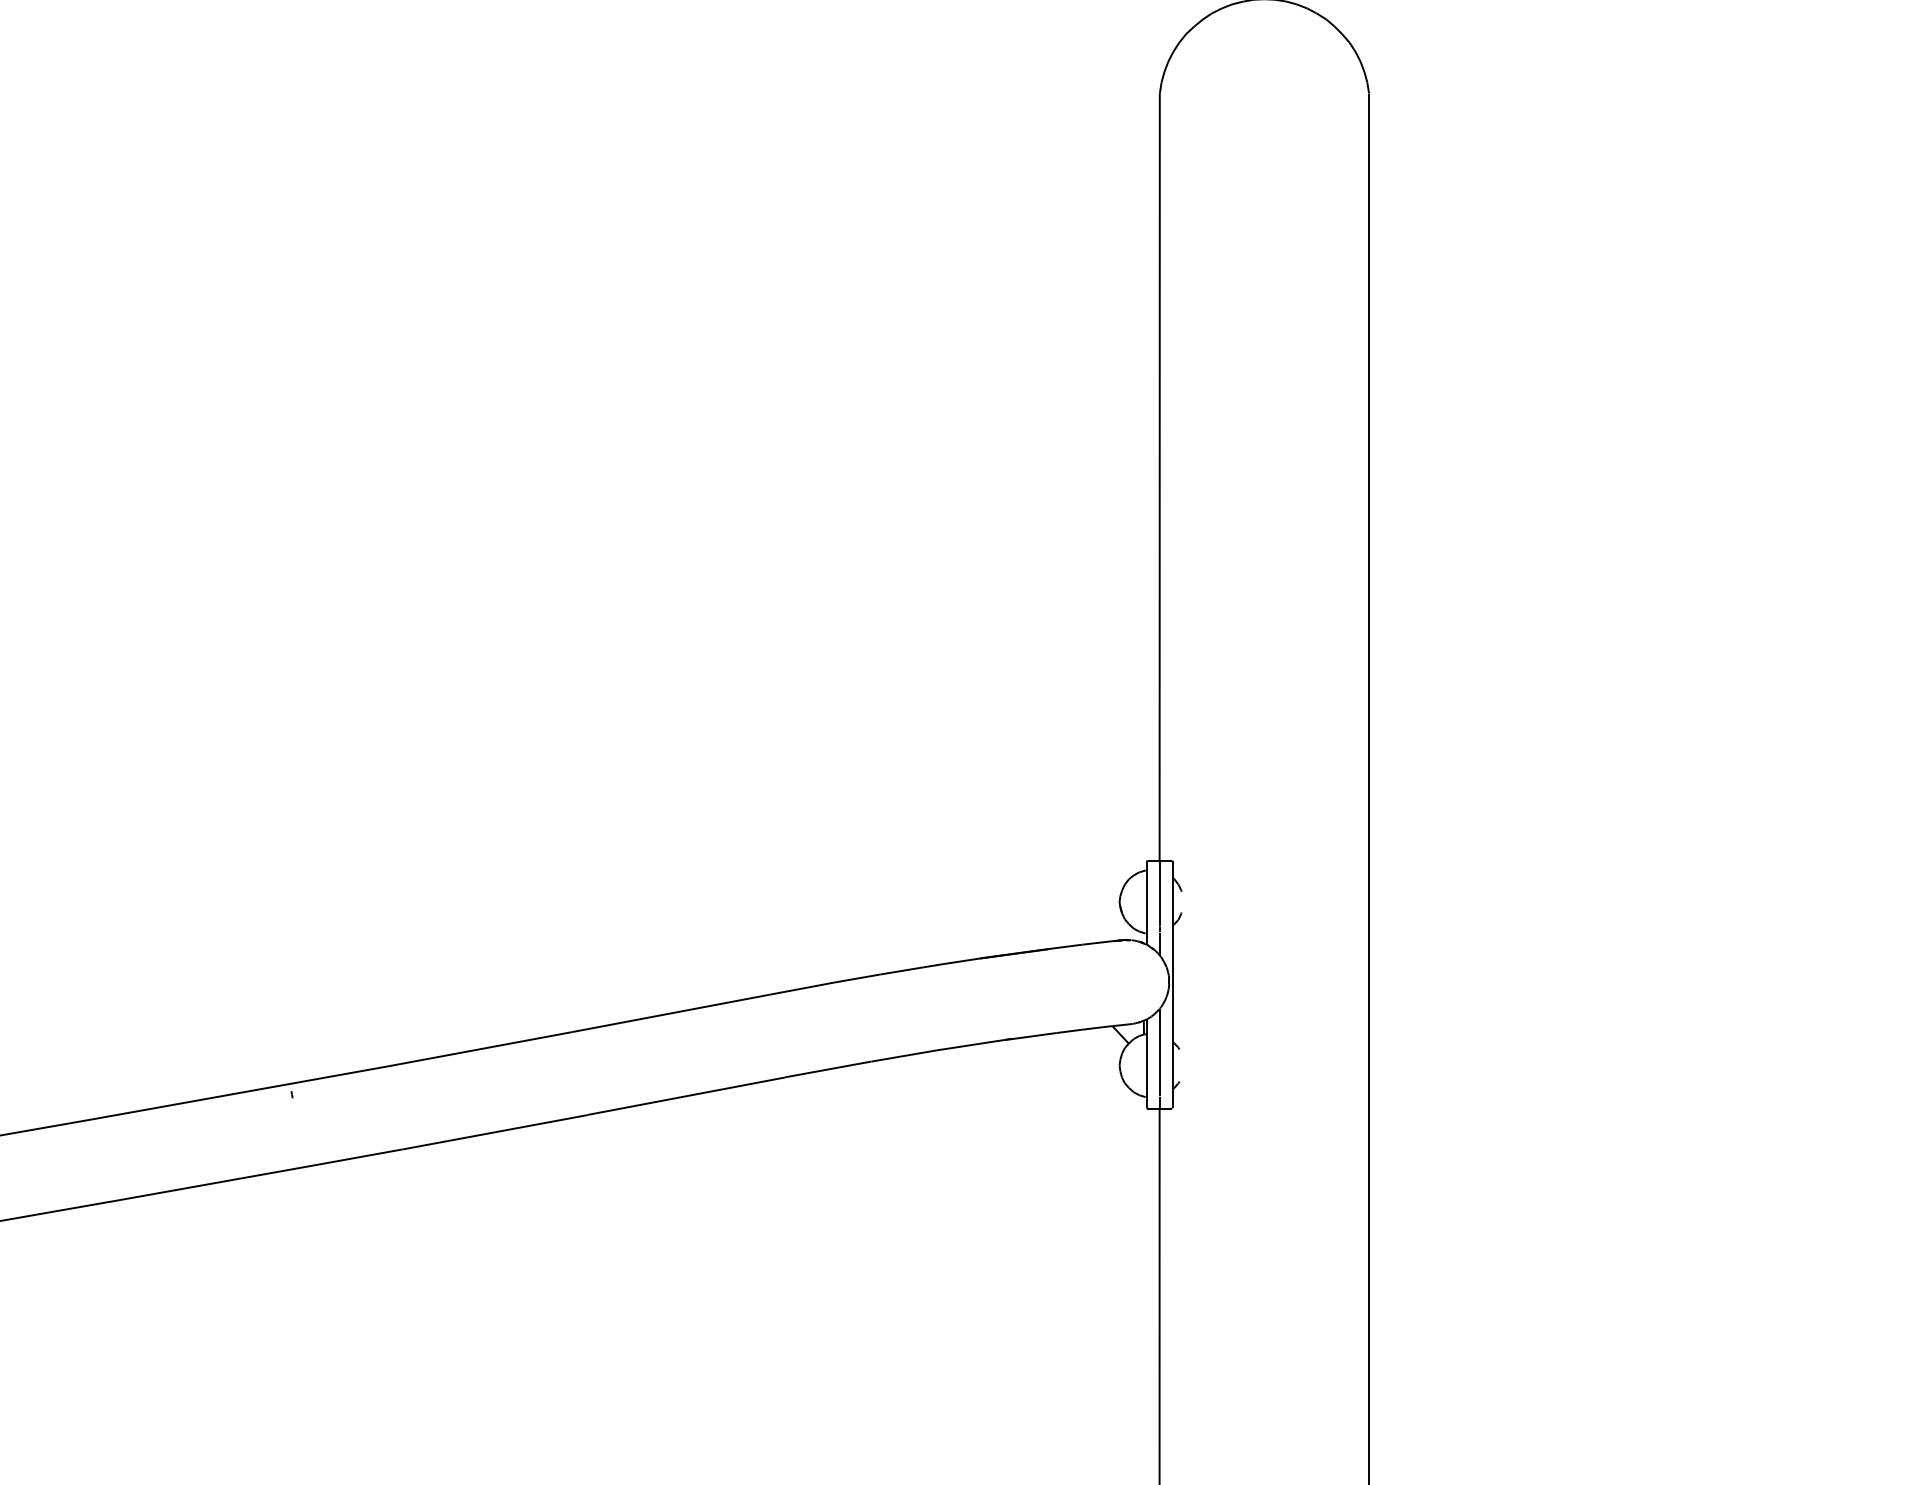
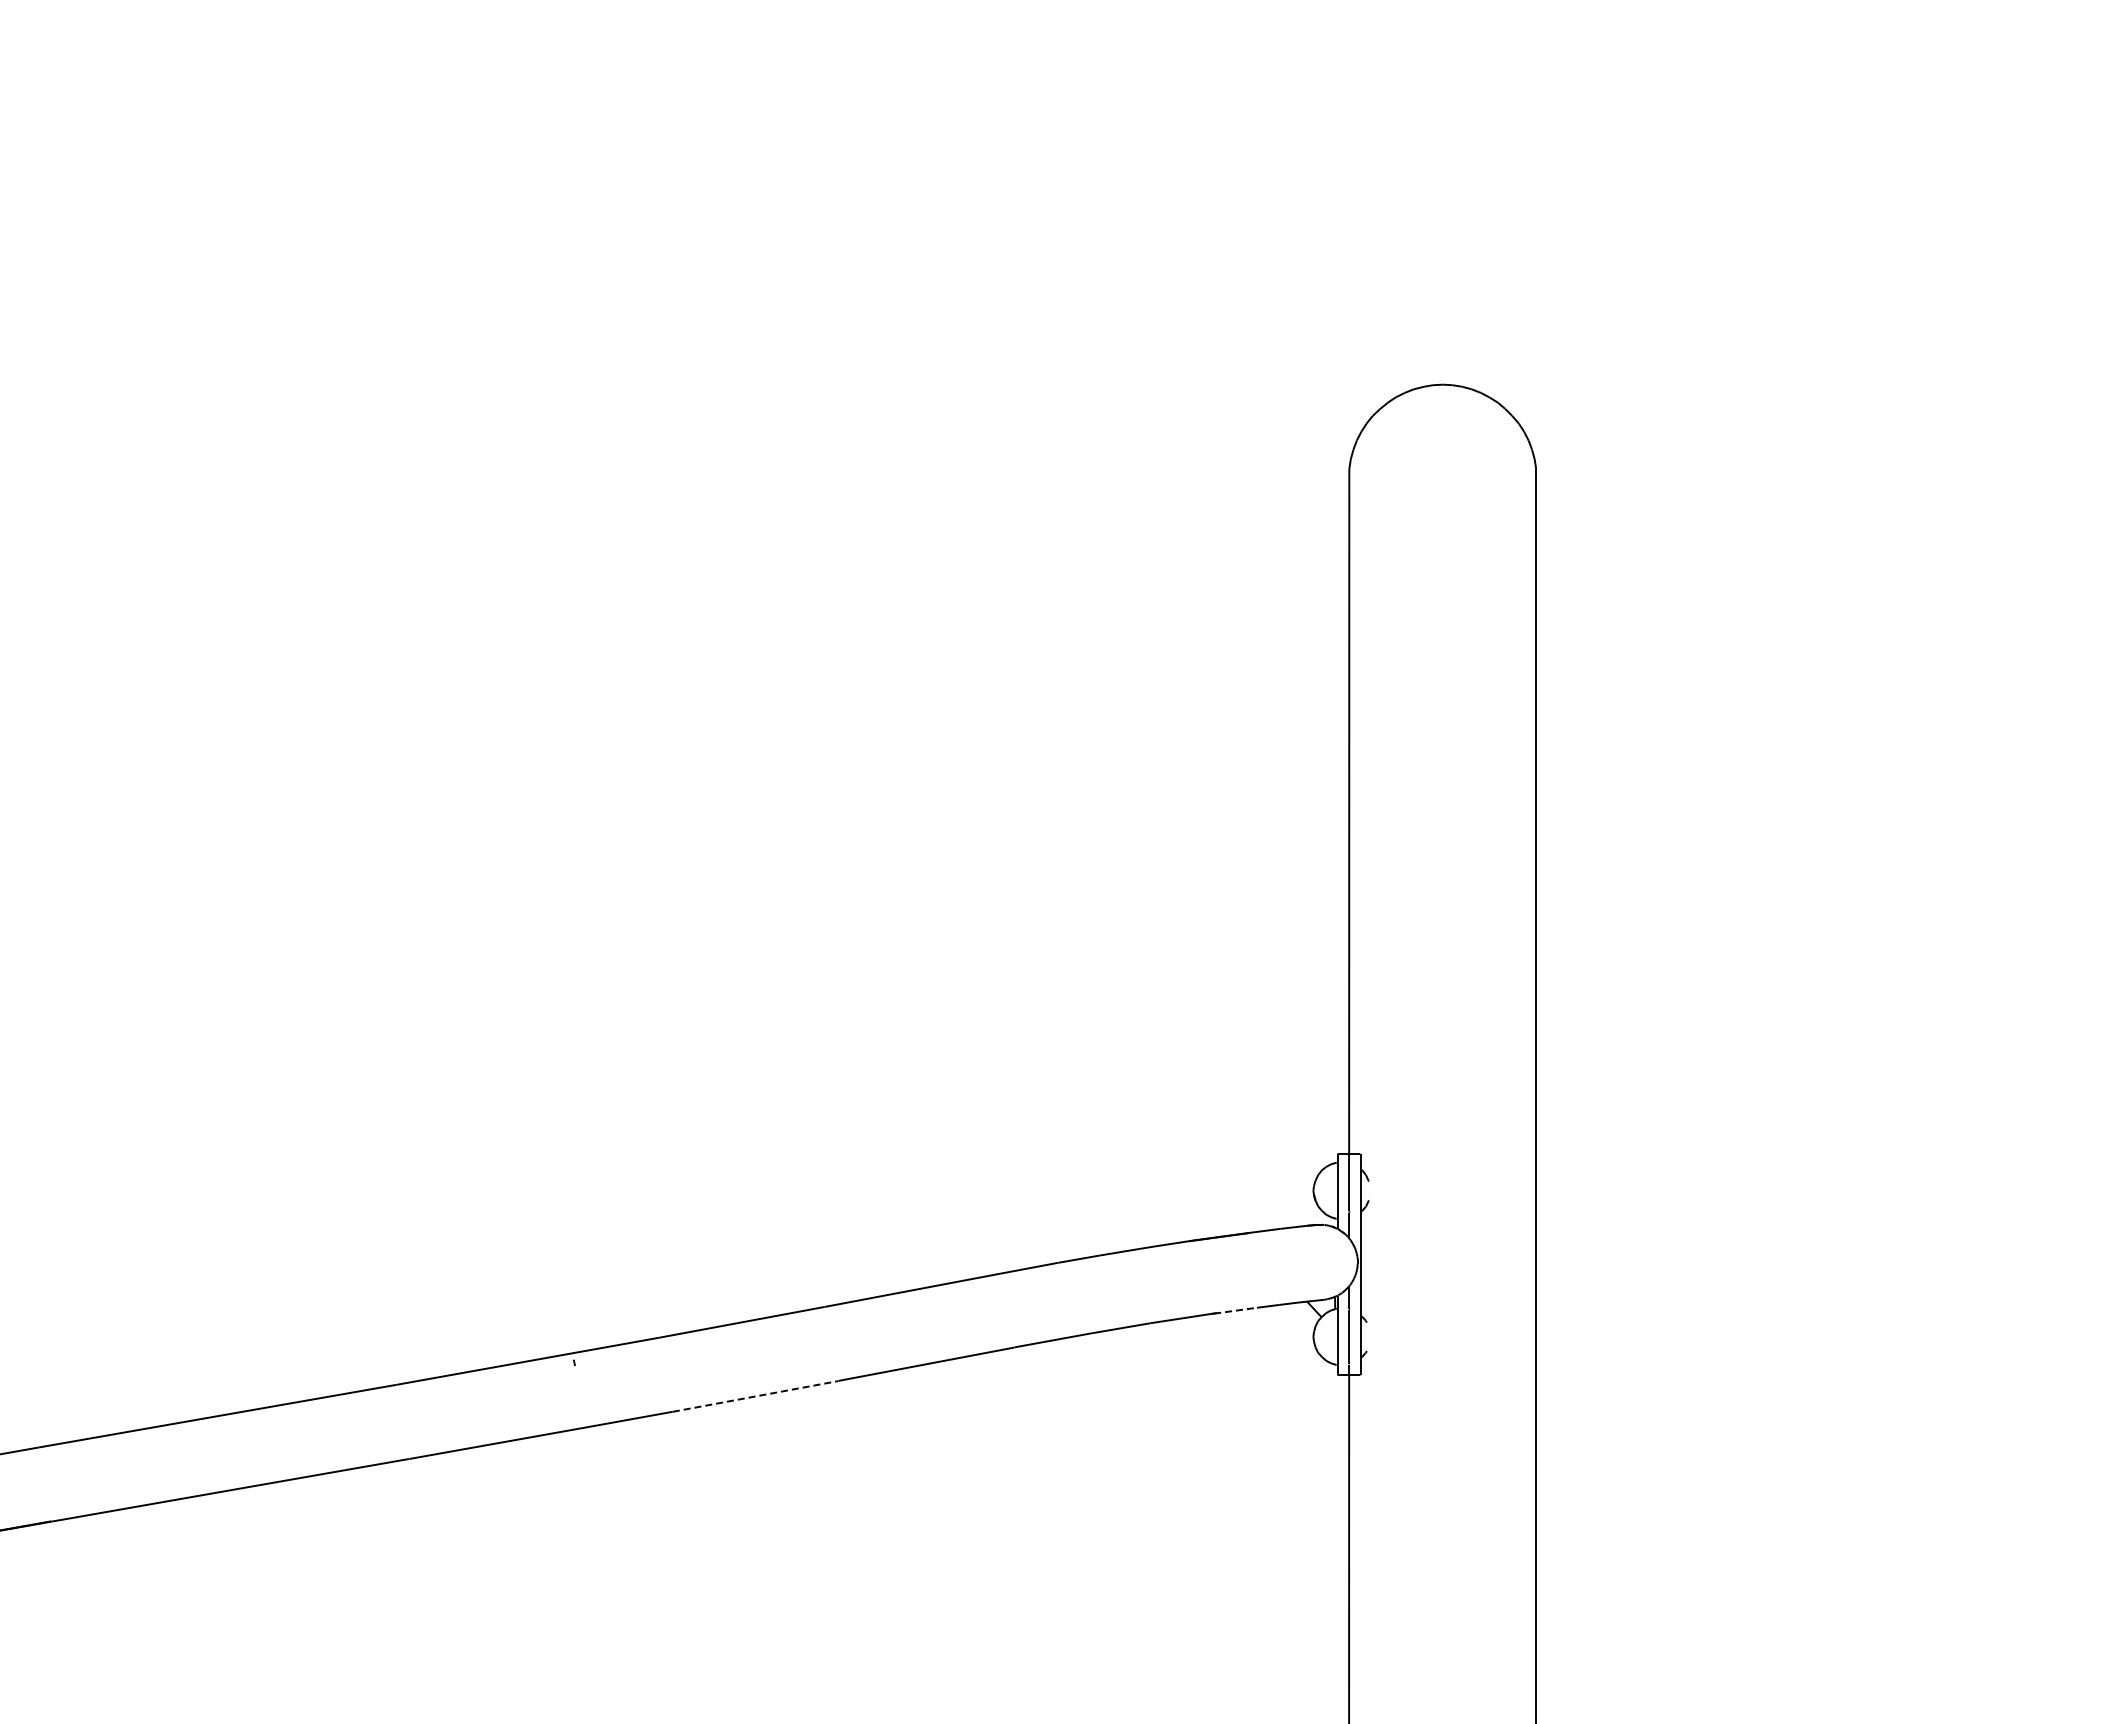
line: (1032, 1036) -> (1235, 1310), solid -> dashed
line: (495, 1132) -> (756, 1396), solid -> dashed

